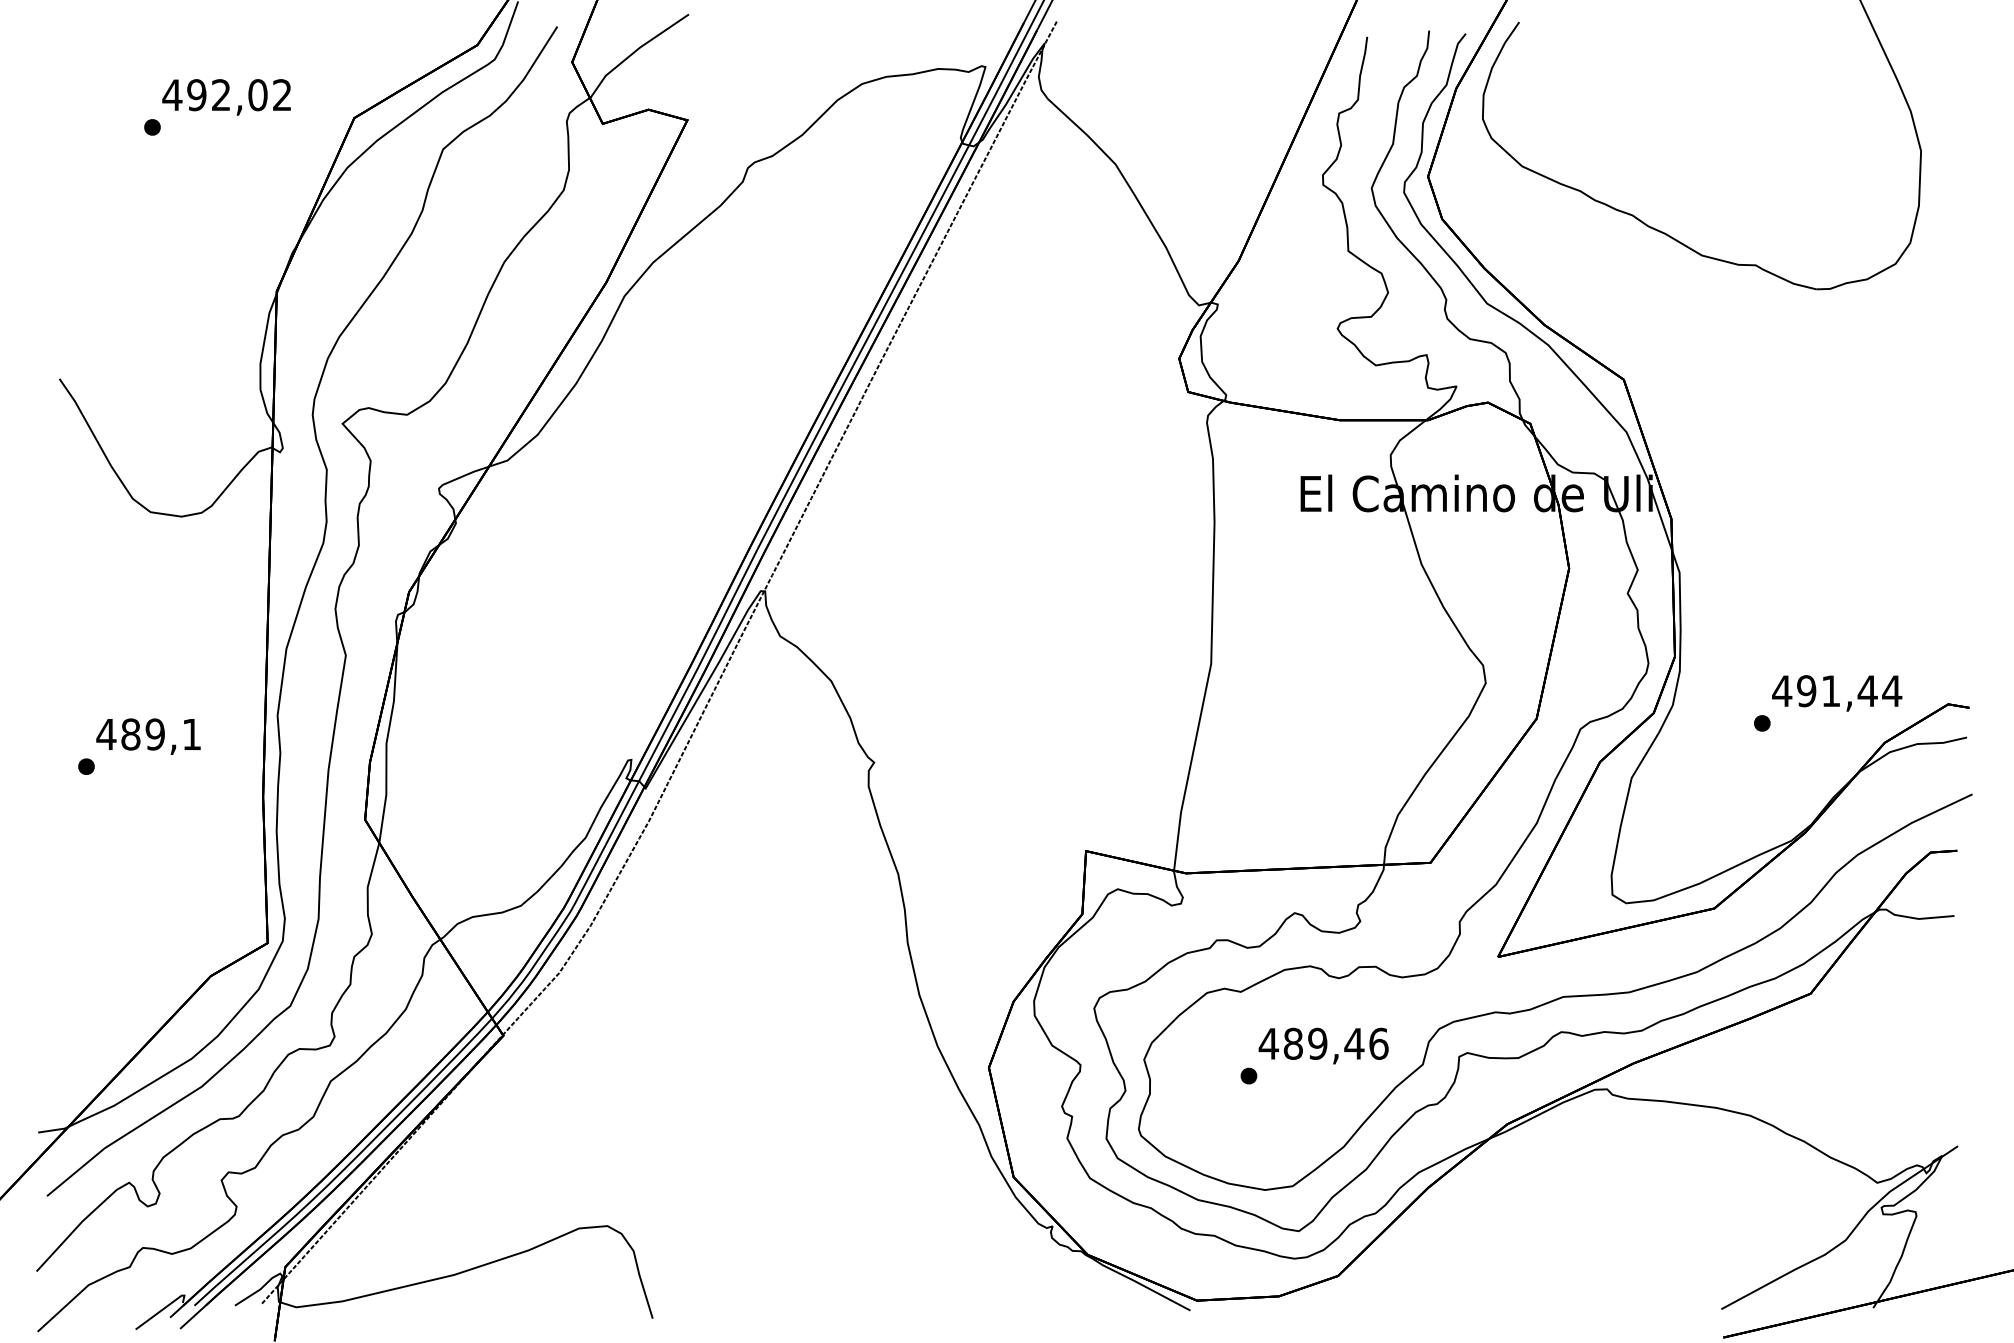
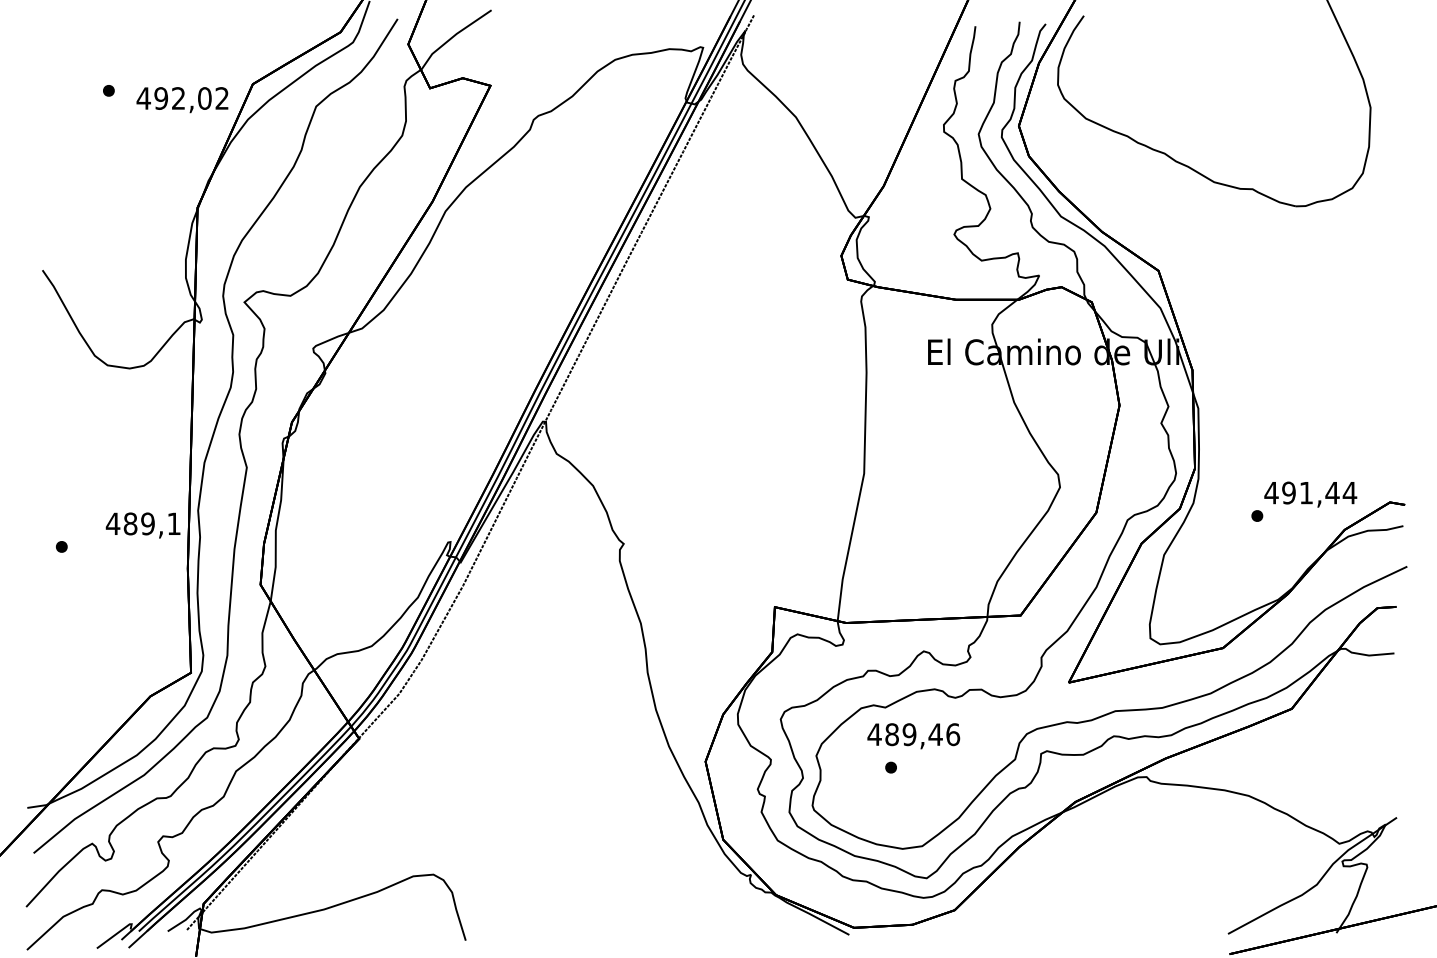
text: (226, 97) -> (182, 100), moved
text: (148, 736) -> (143, 525), moved
text: (1323, 1045) -> (913, 735), moved

